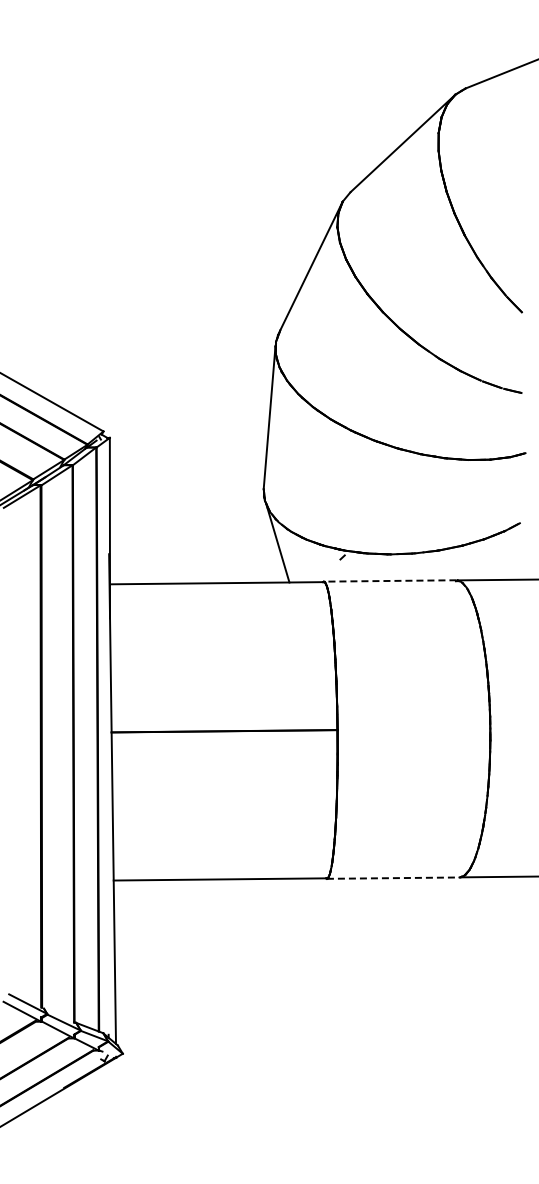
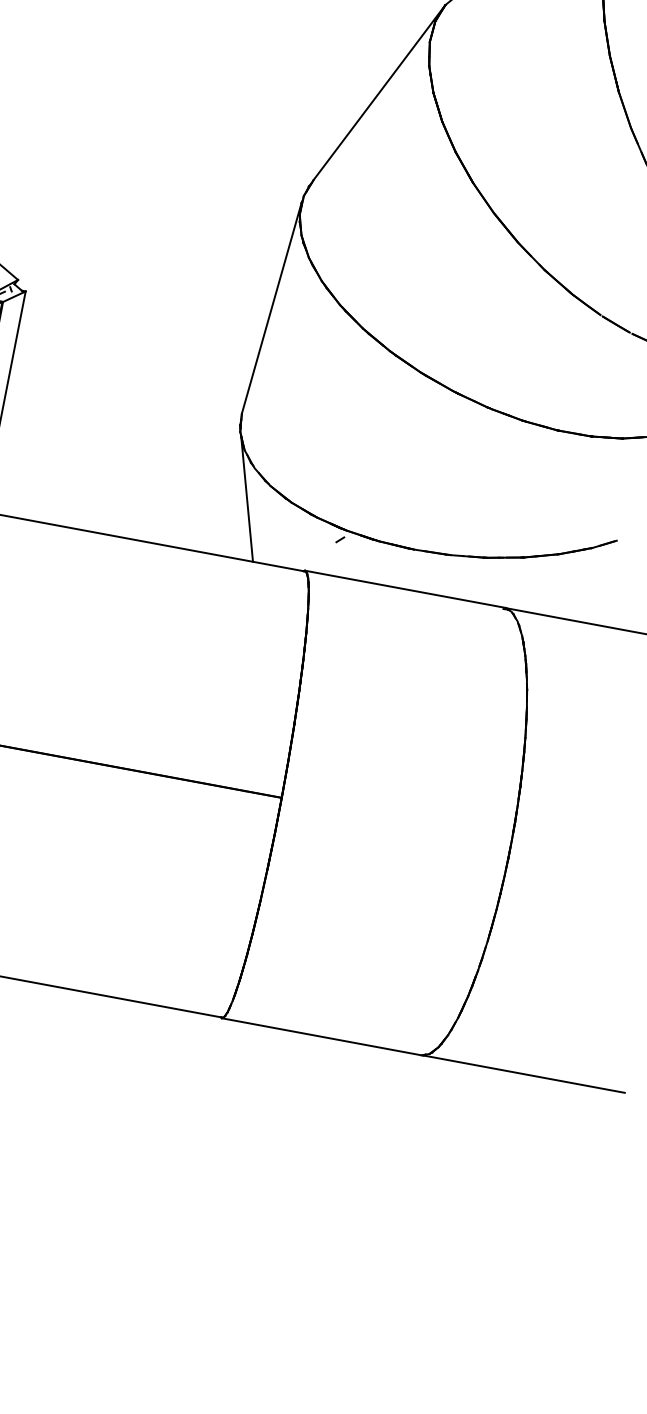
line: (389, 580) -> (403, 588), dashed -> solid
line: (393, 878) -> (322, 1037), dashed -> solid

